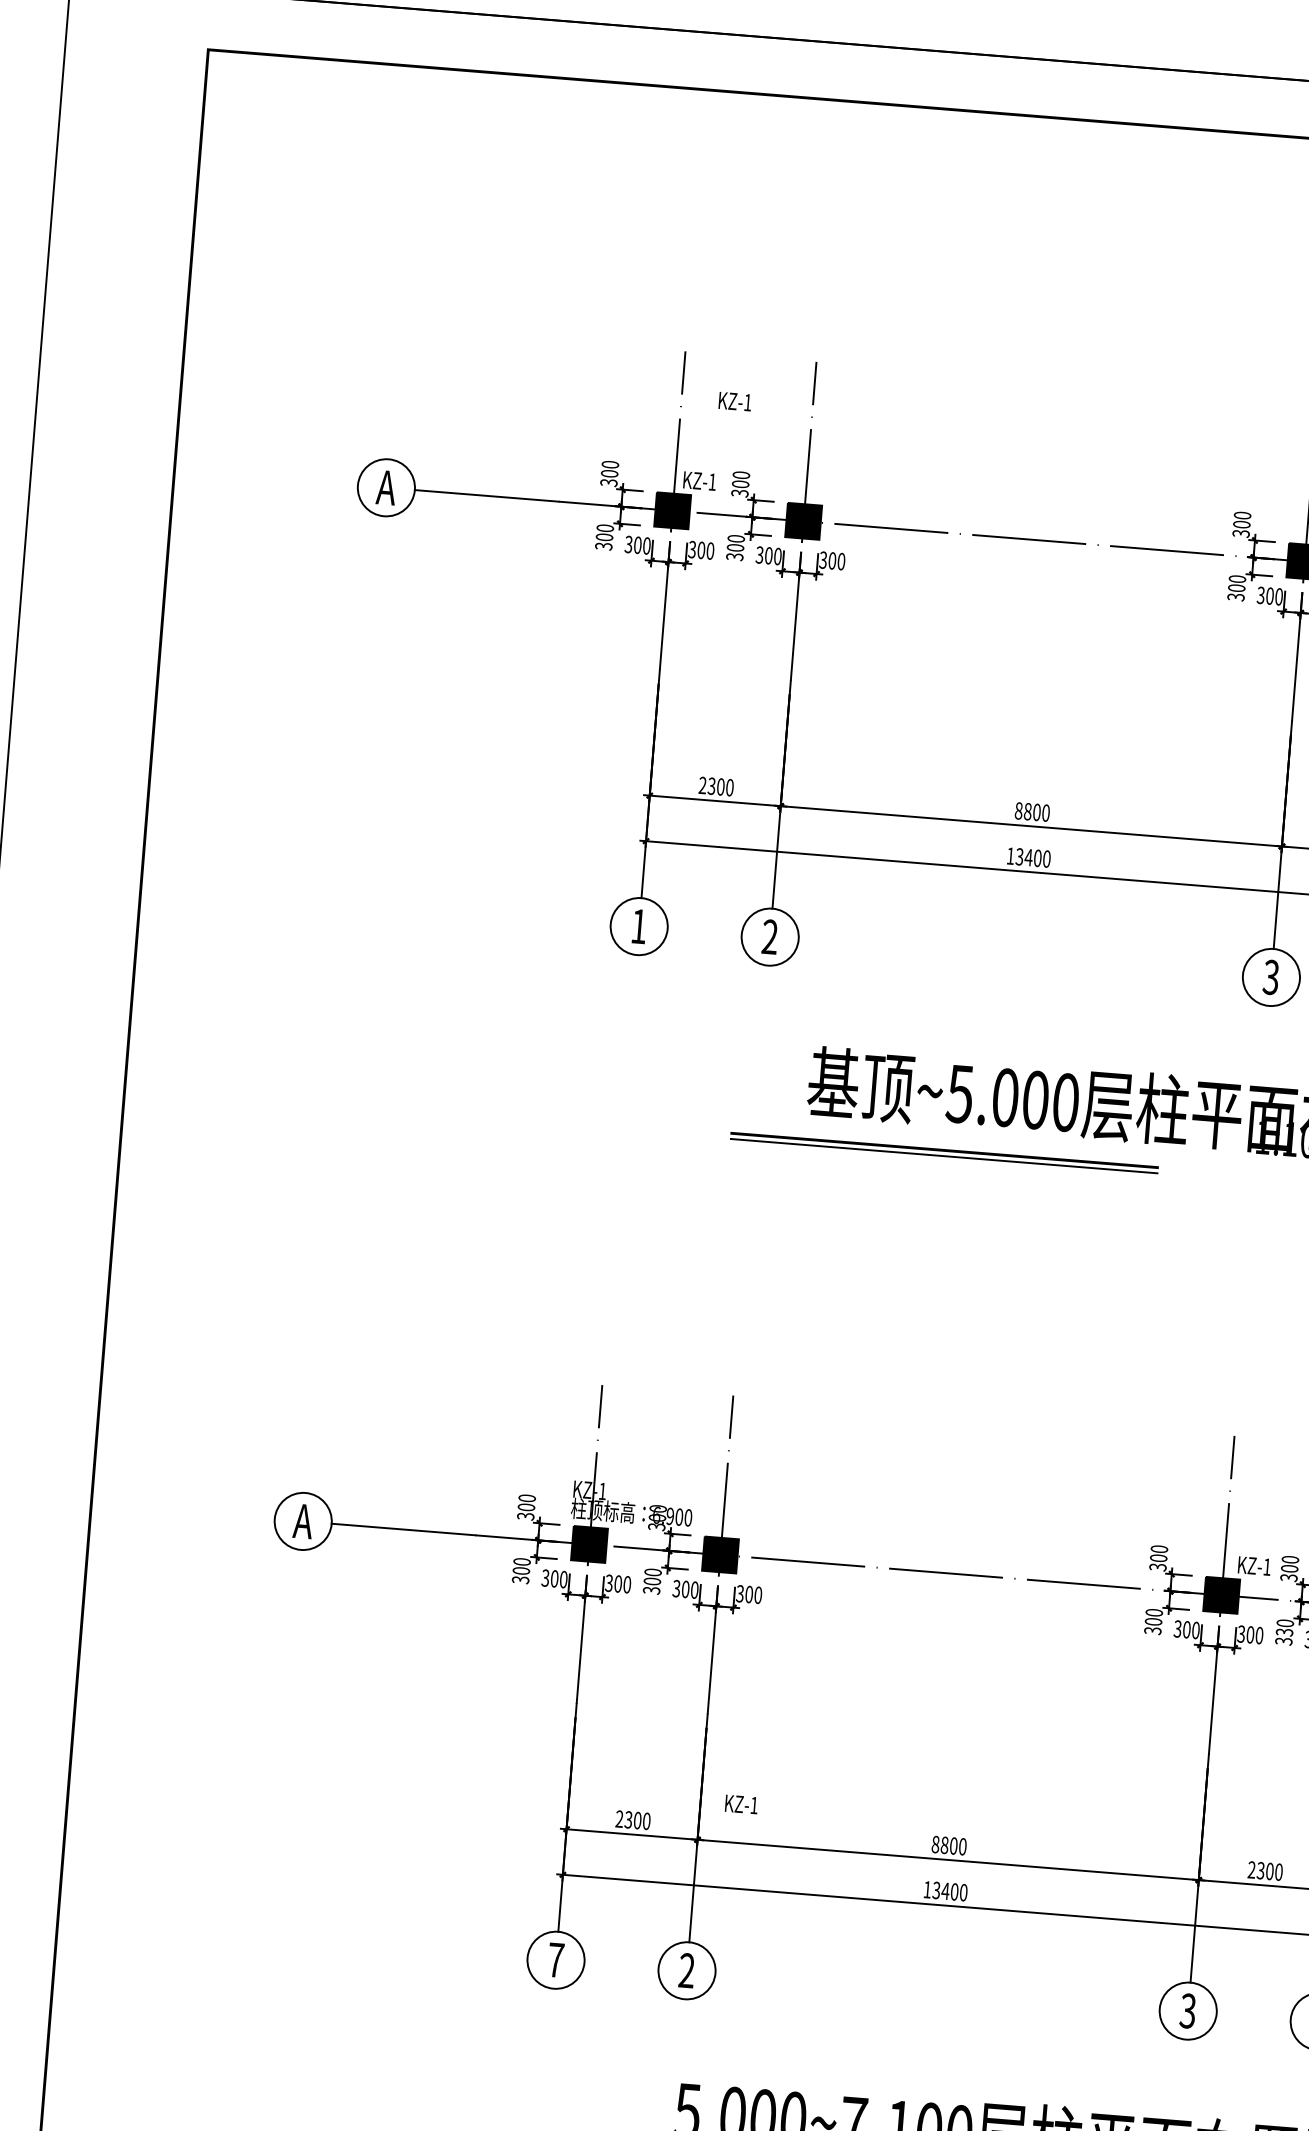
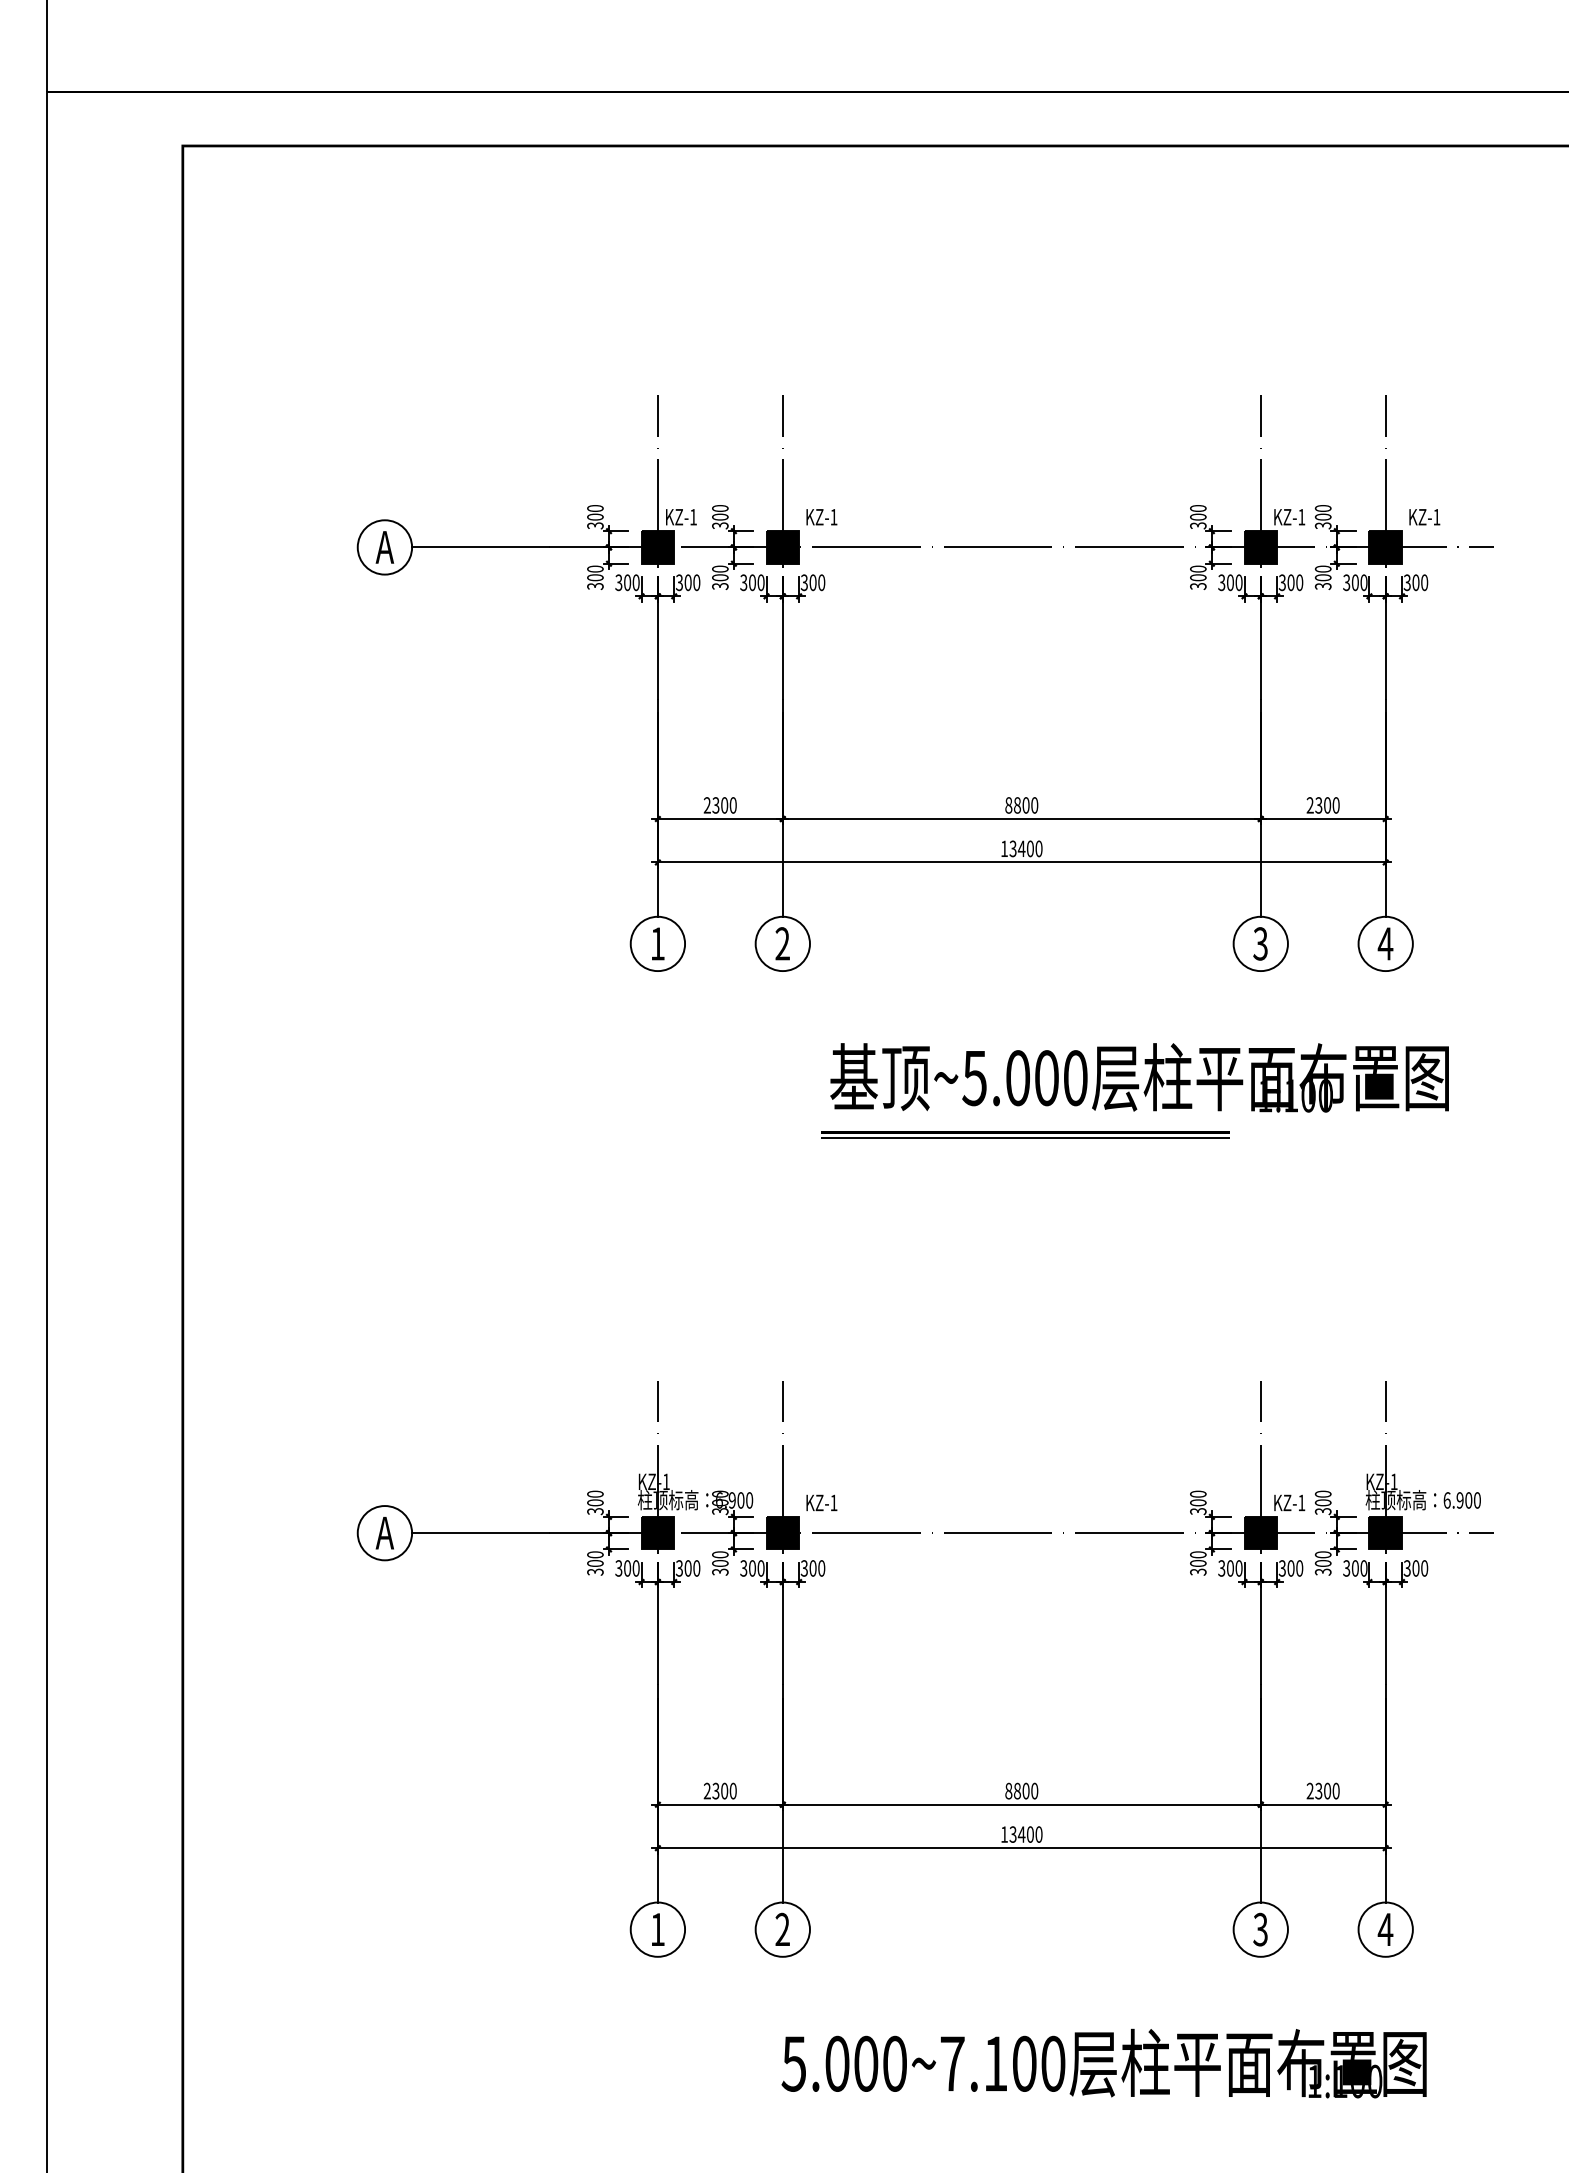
text: (734, 401) -> (821, 517), moved
part: (944, 1152) -> (1025, 1134), moved
text: (1284, 1632) -> (1323, 1563), 330 -> 300
text: (741, 1803) -> (821, 1502), moved
text: (555, 1960) -> (657, 1929), 7 -> 1

